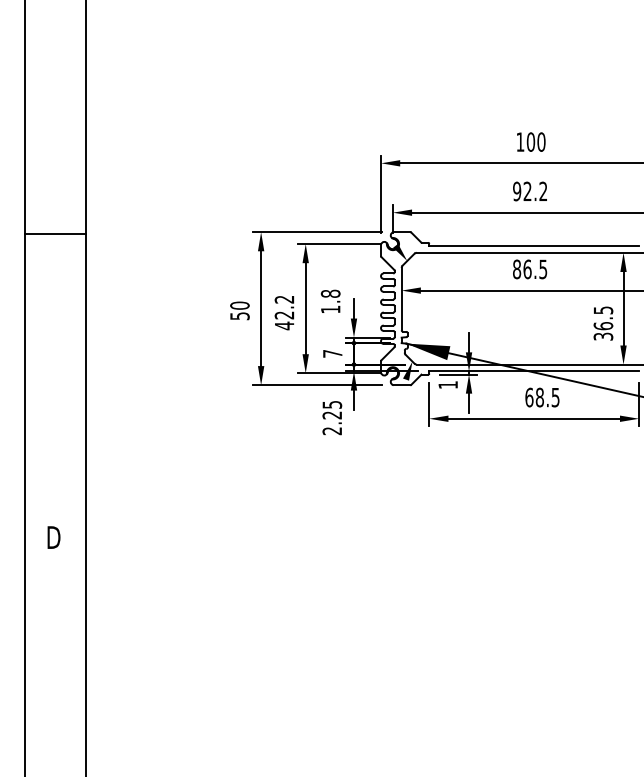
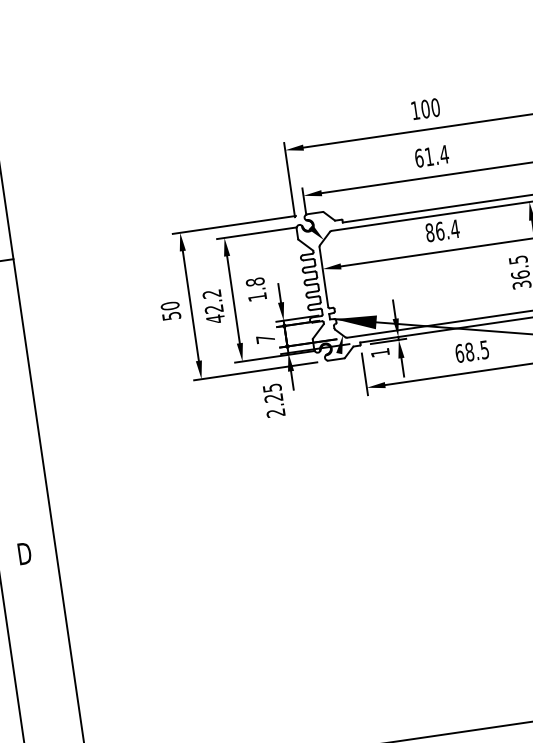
text: (530, 191) -> (432, 156), 92.2 -> 61.4
text: (542, 269) -> (454, 229), 86.5 -> 86.4

